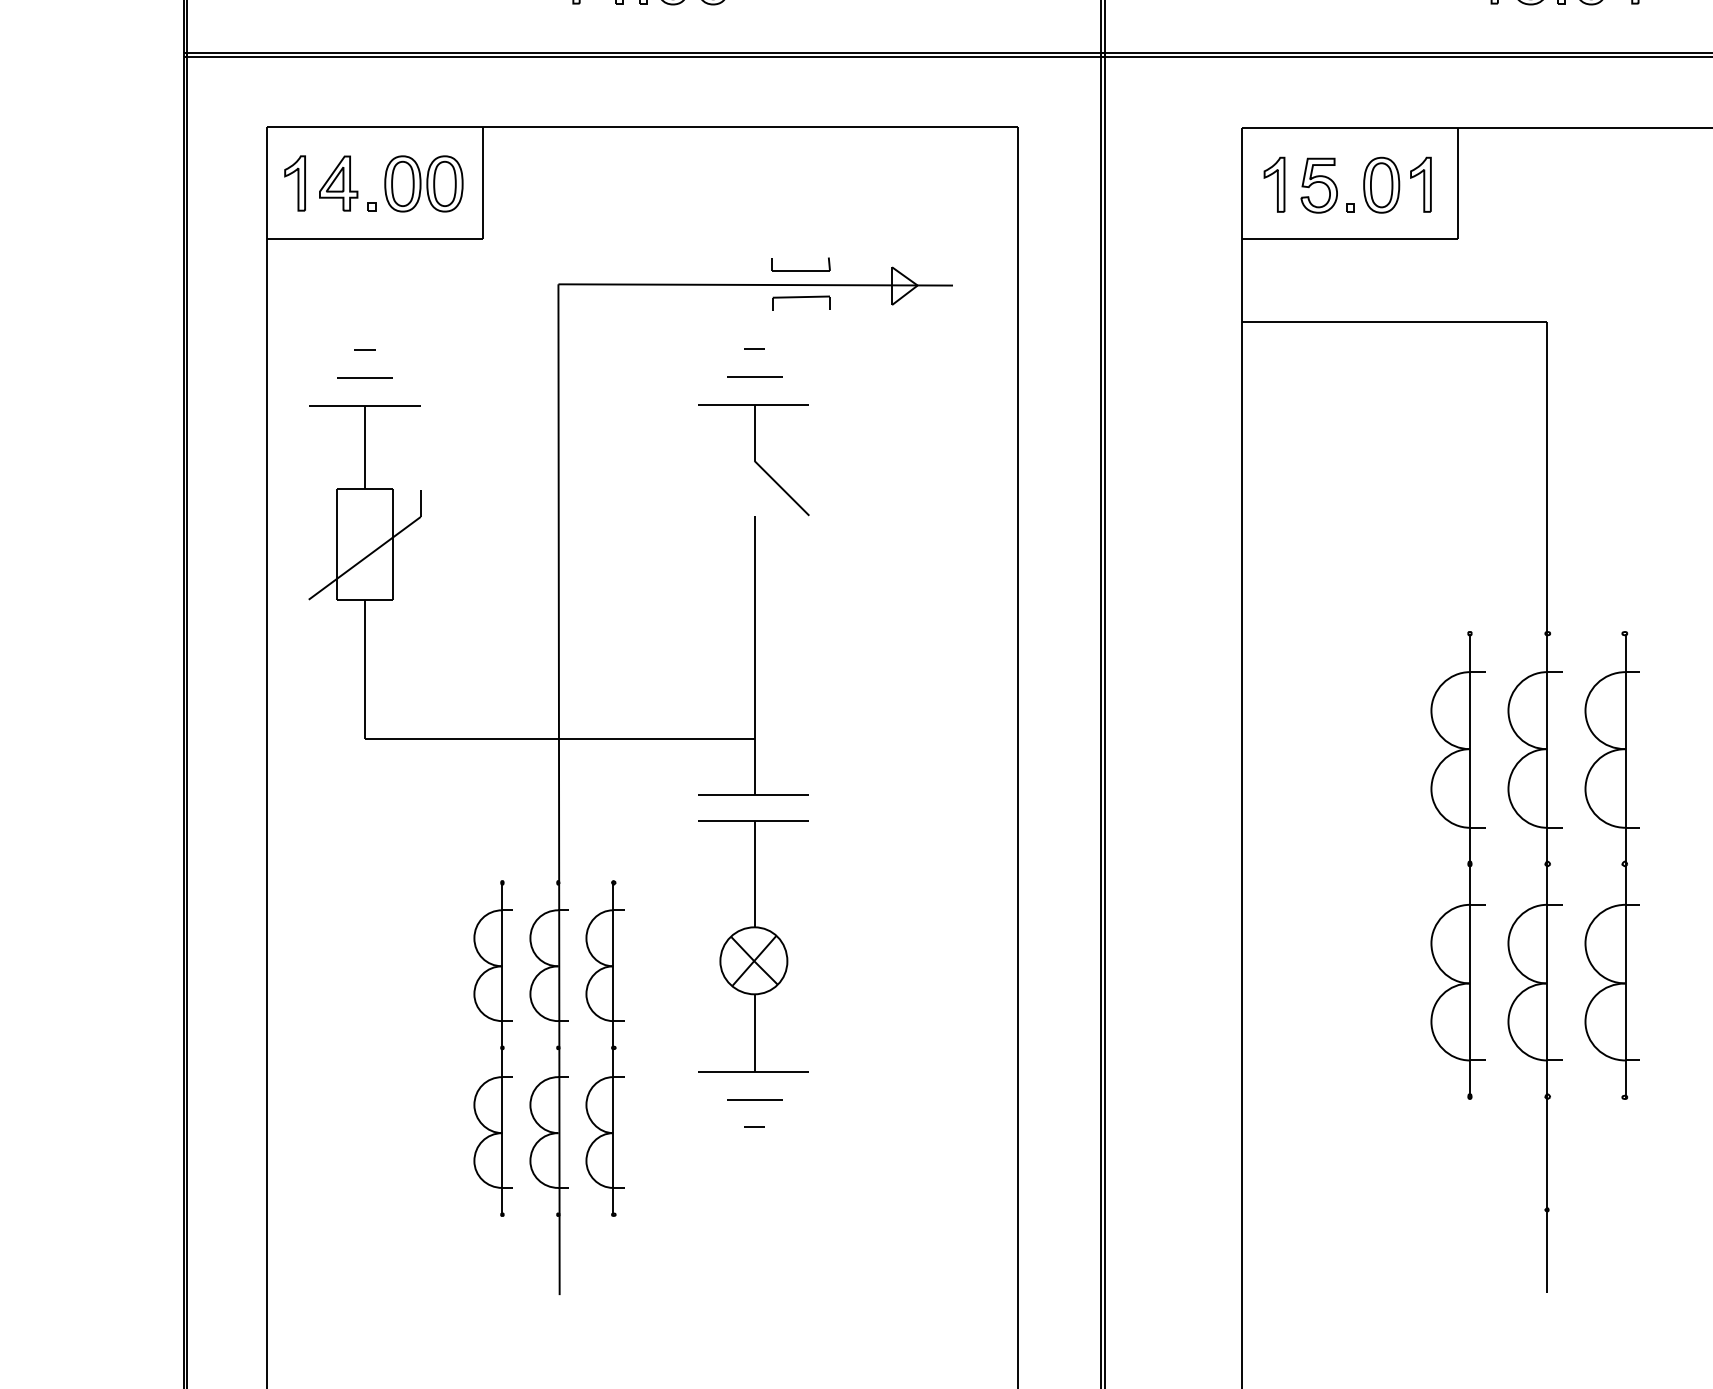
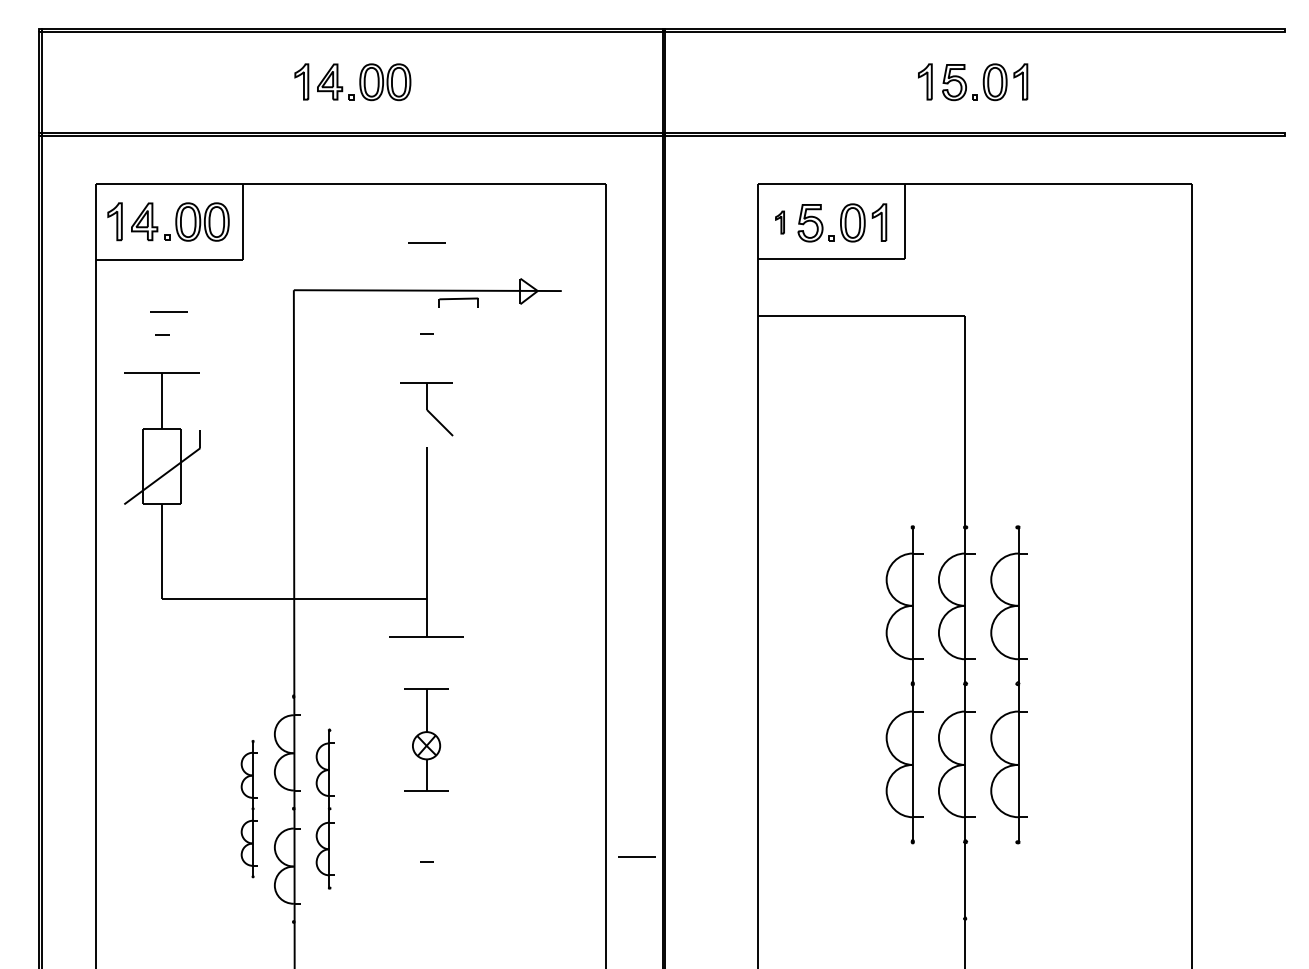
part: (1273, 184) -> (779, 222), size x0.6
part: (800, 264) -> (458, 276), removed
line: (753, 376) -> (426, 242), moved
line: (363, 377) -> (168, 311), moved
part: (753, 460) -> (426, 409), size x0.7
part: (753, 945) -> (426, 739), size x0.6
part: (491, 1047) -> (248, 808), size x0.6
part: (605, 1047) -> (325, 808), size x0.7
line: (753, 1099) -> (636, 856), moved

